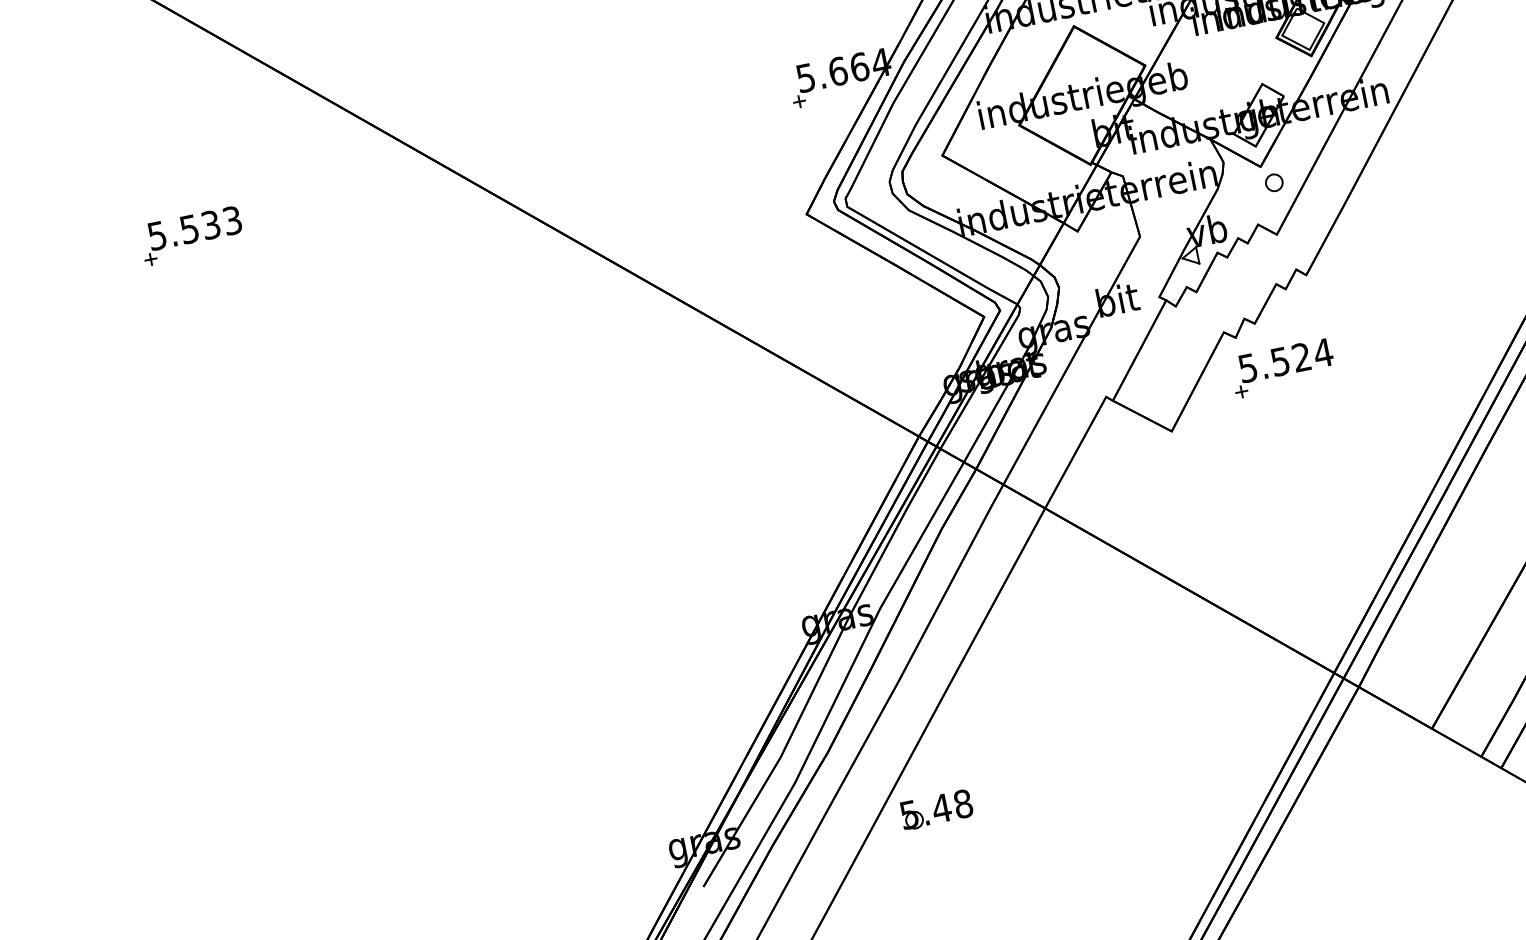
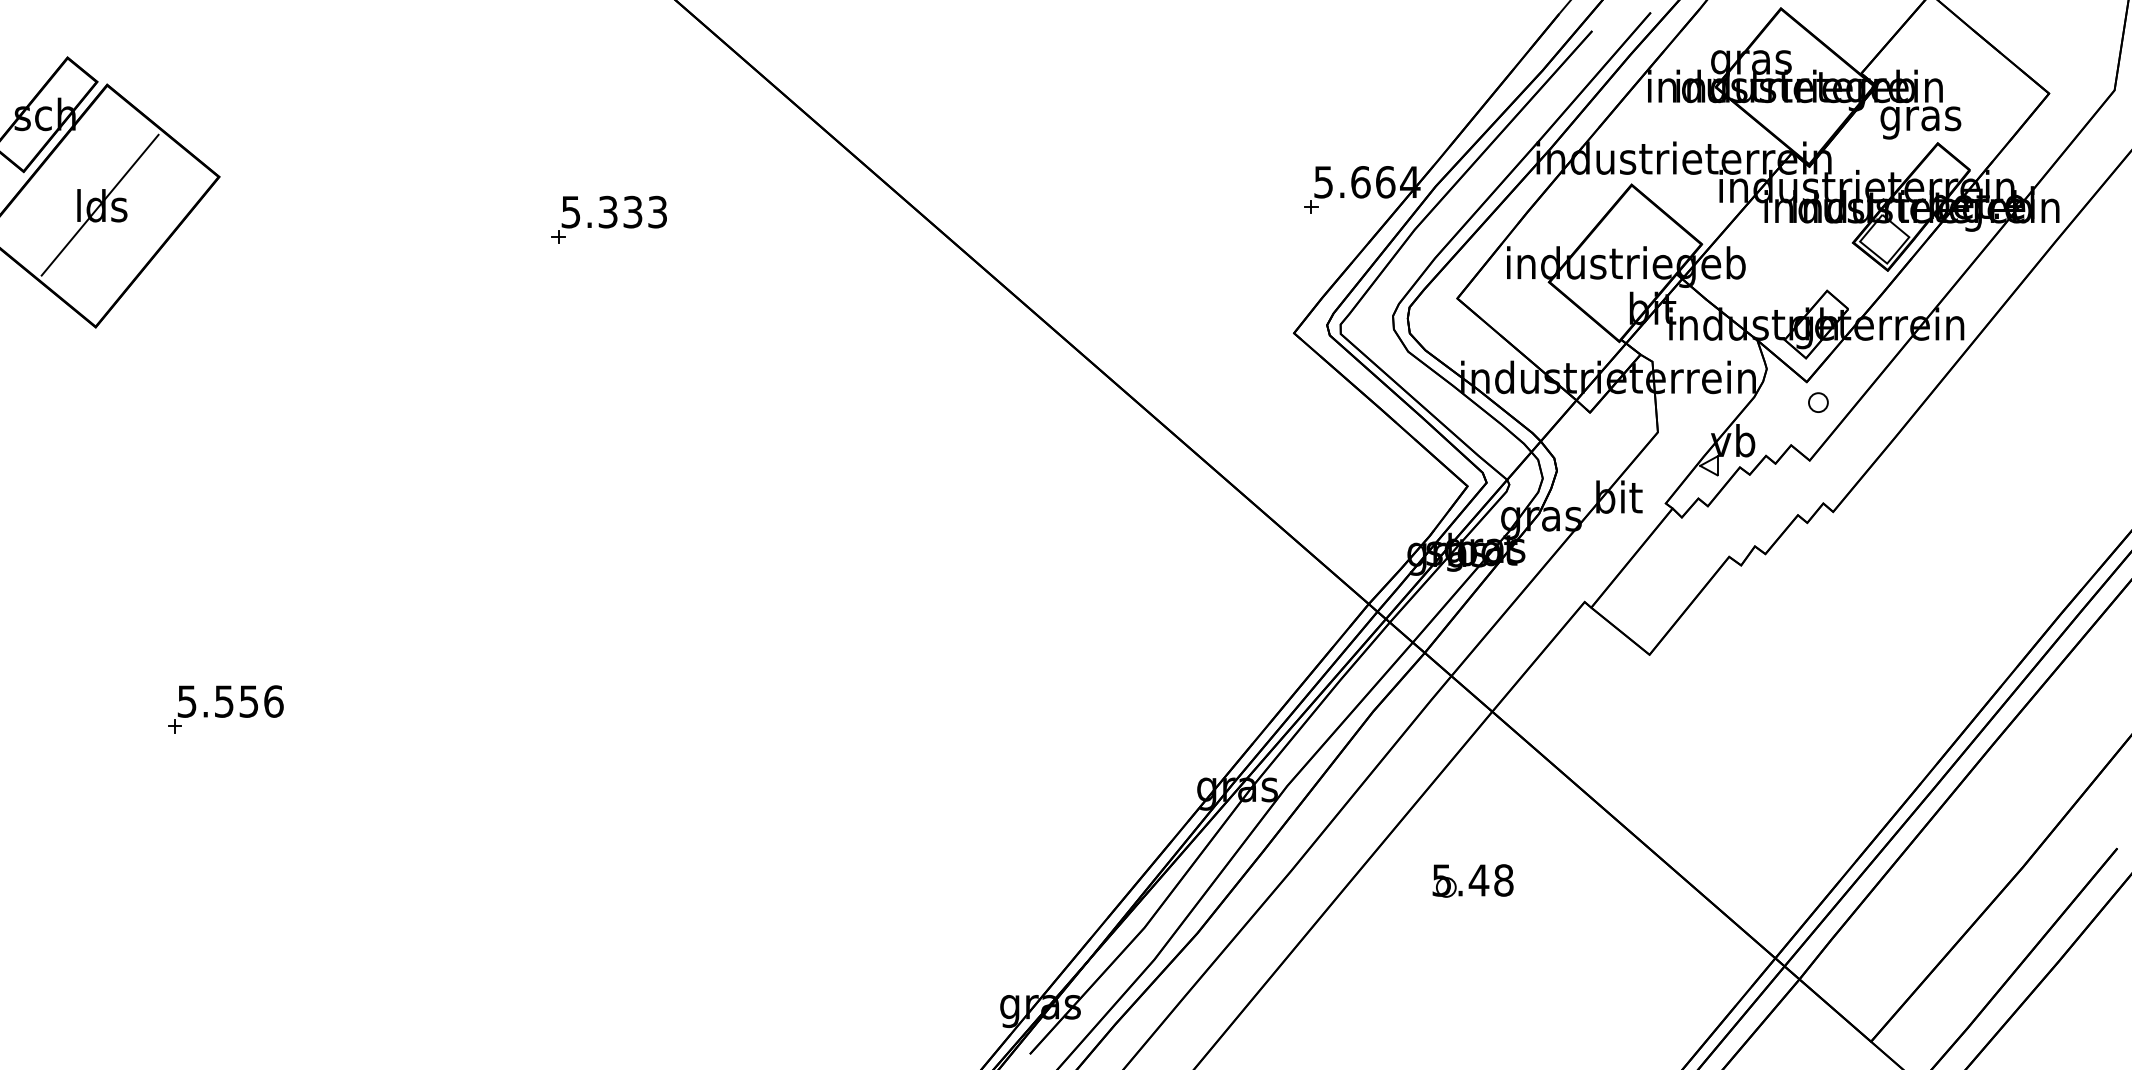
text: (189, 228) -> (608, 211), 5.533 -> 5.333
part: (1282, 368) -> (1786, 609), removed
part: (936, 809) -> (1472, 880), moved

